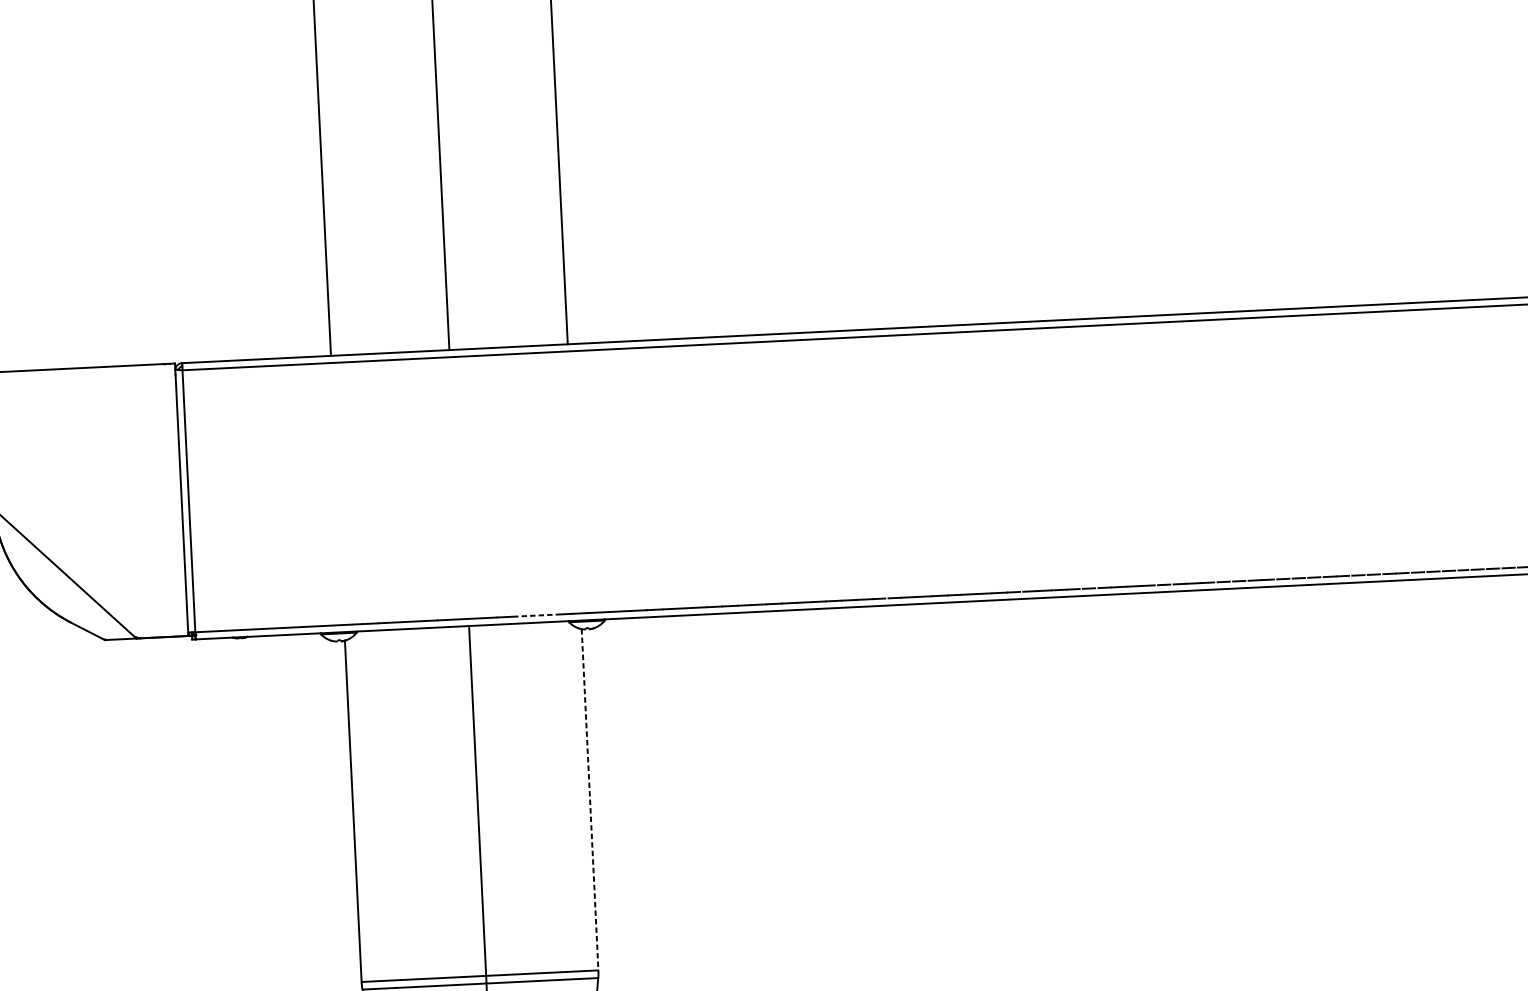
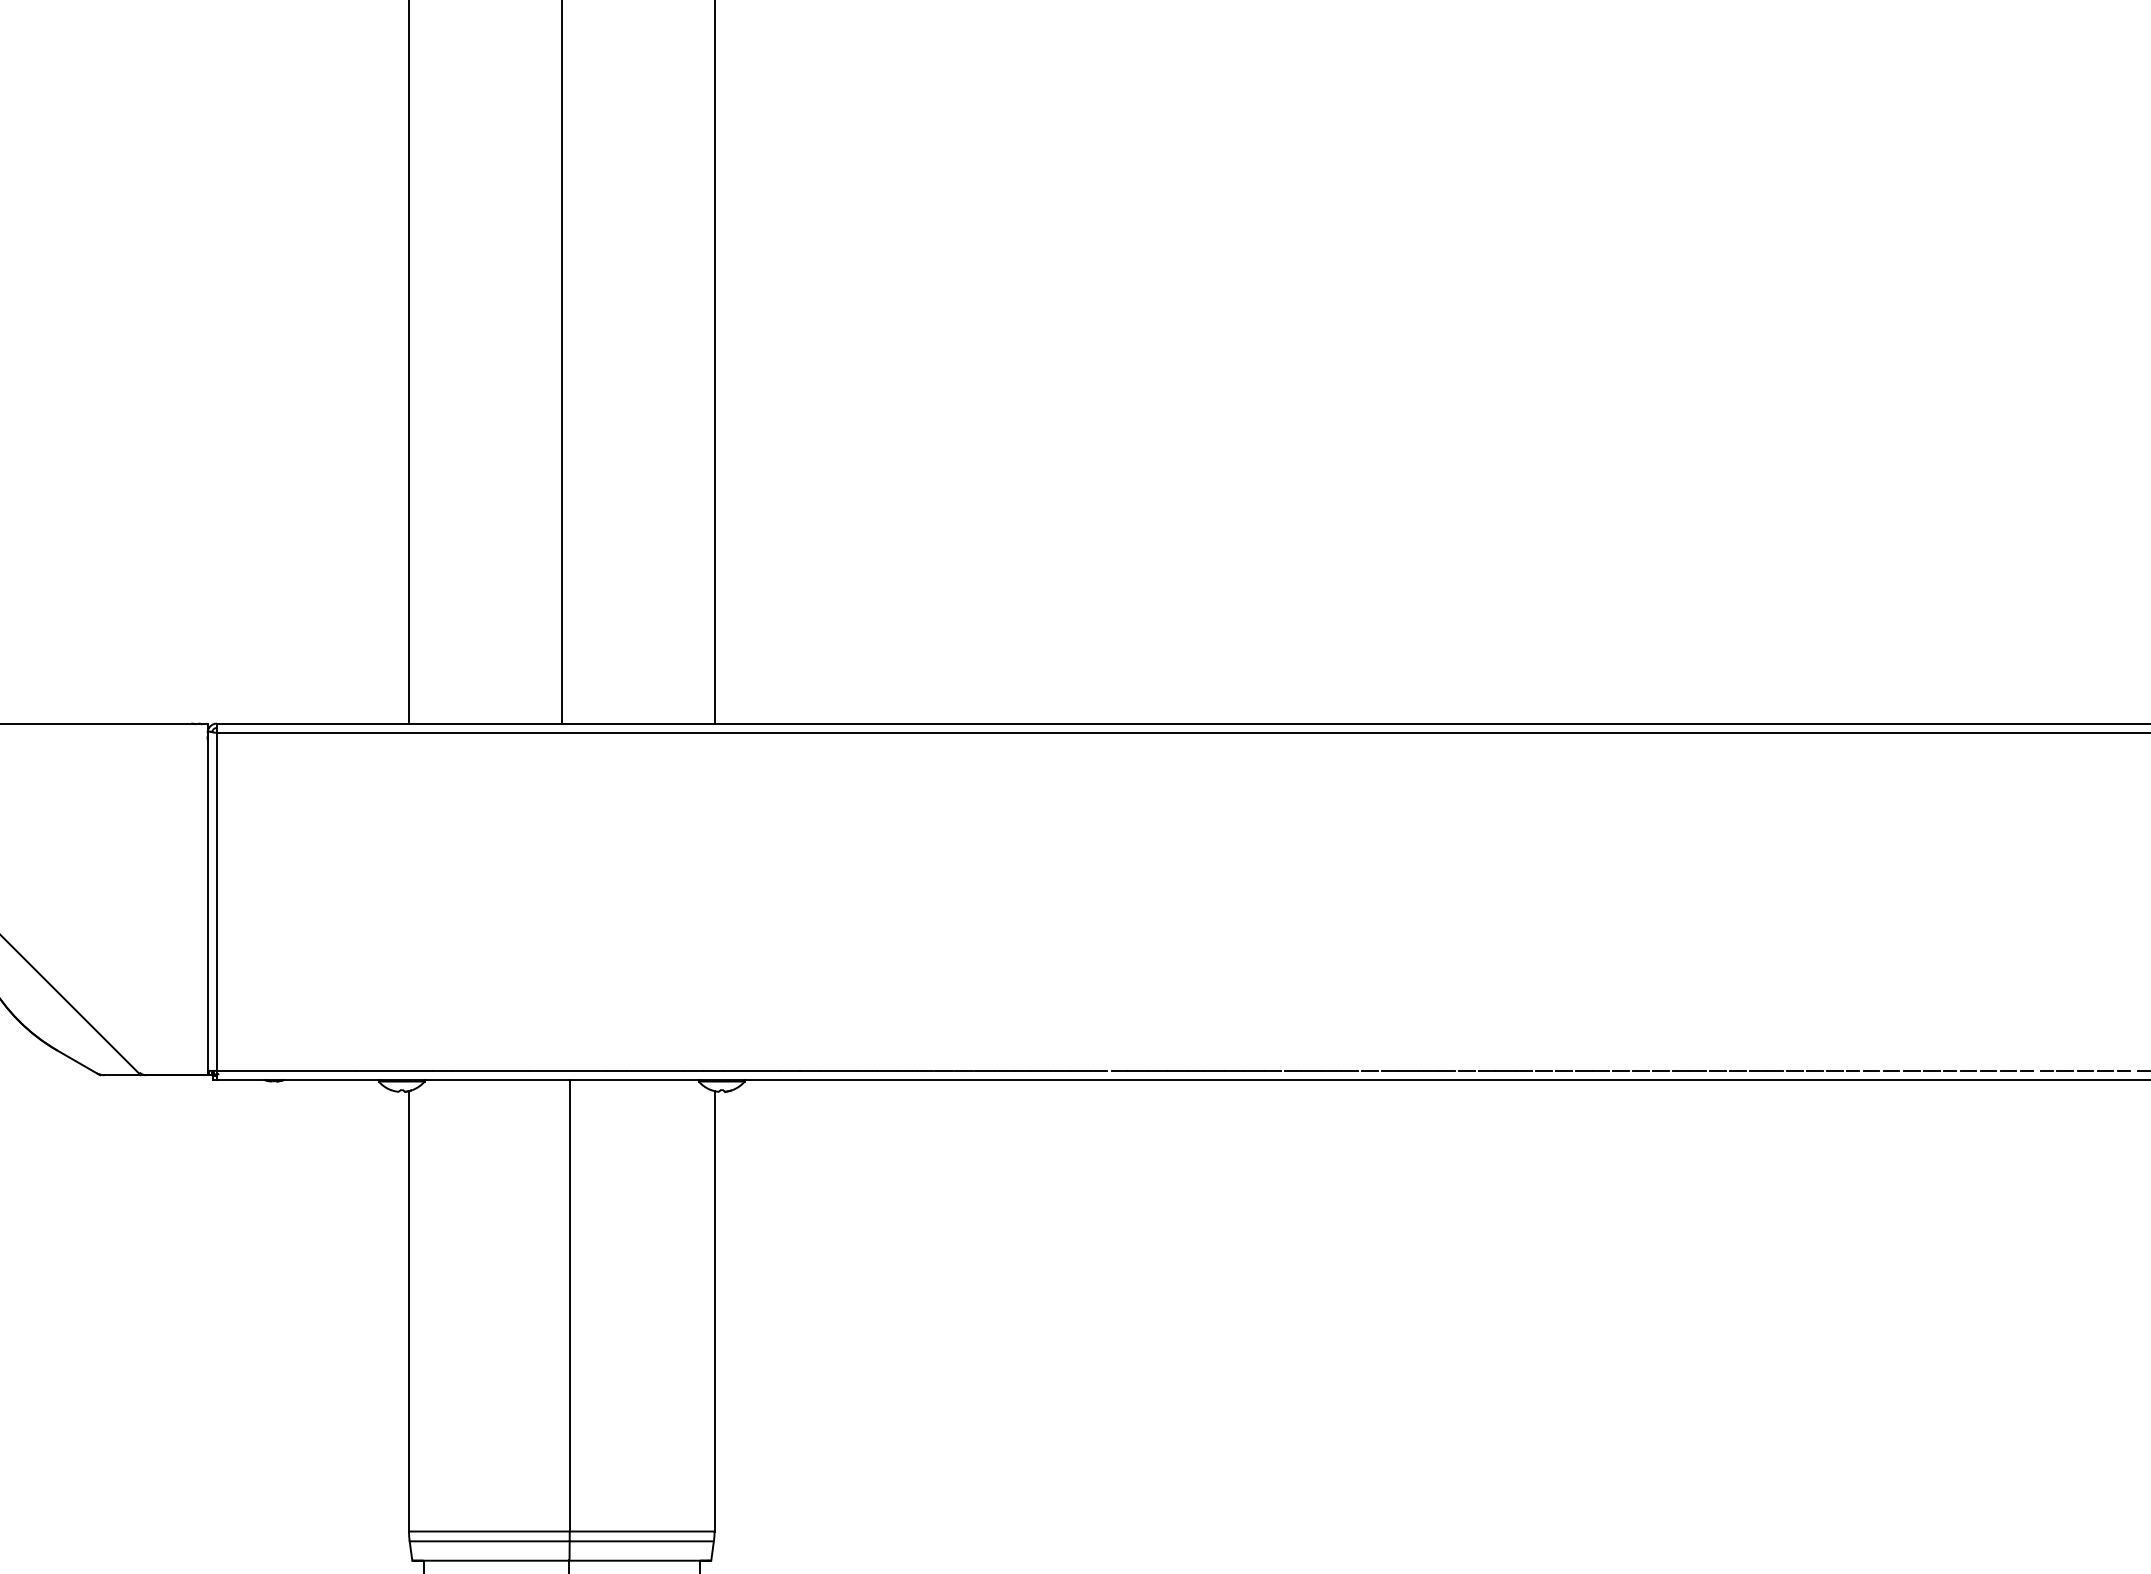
line: (534, 615) -> (654, 1070), dashed -> solid
line: (590, 799) -> (714, 1311), dashed -> solid

